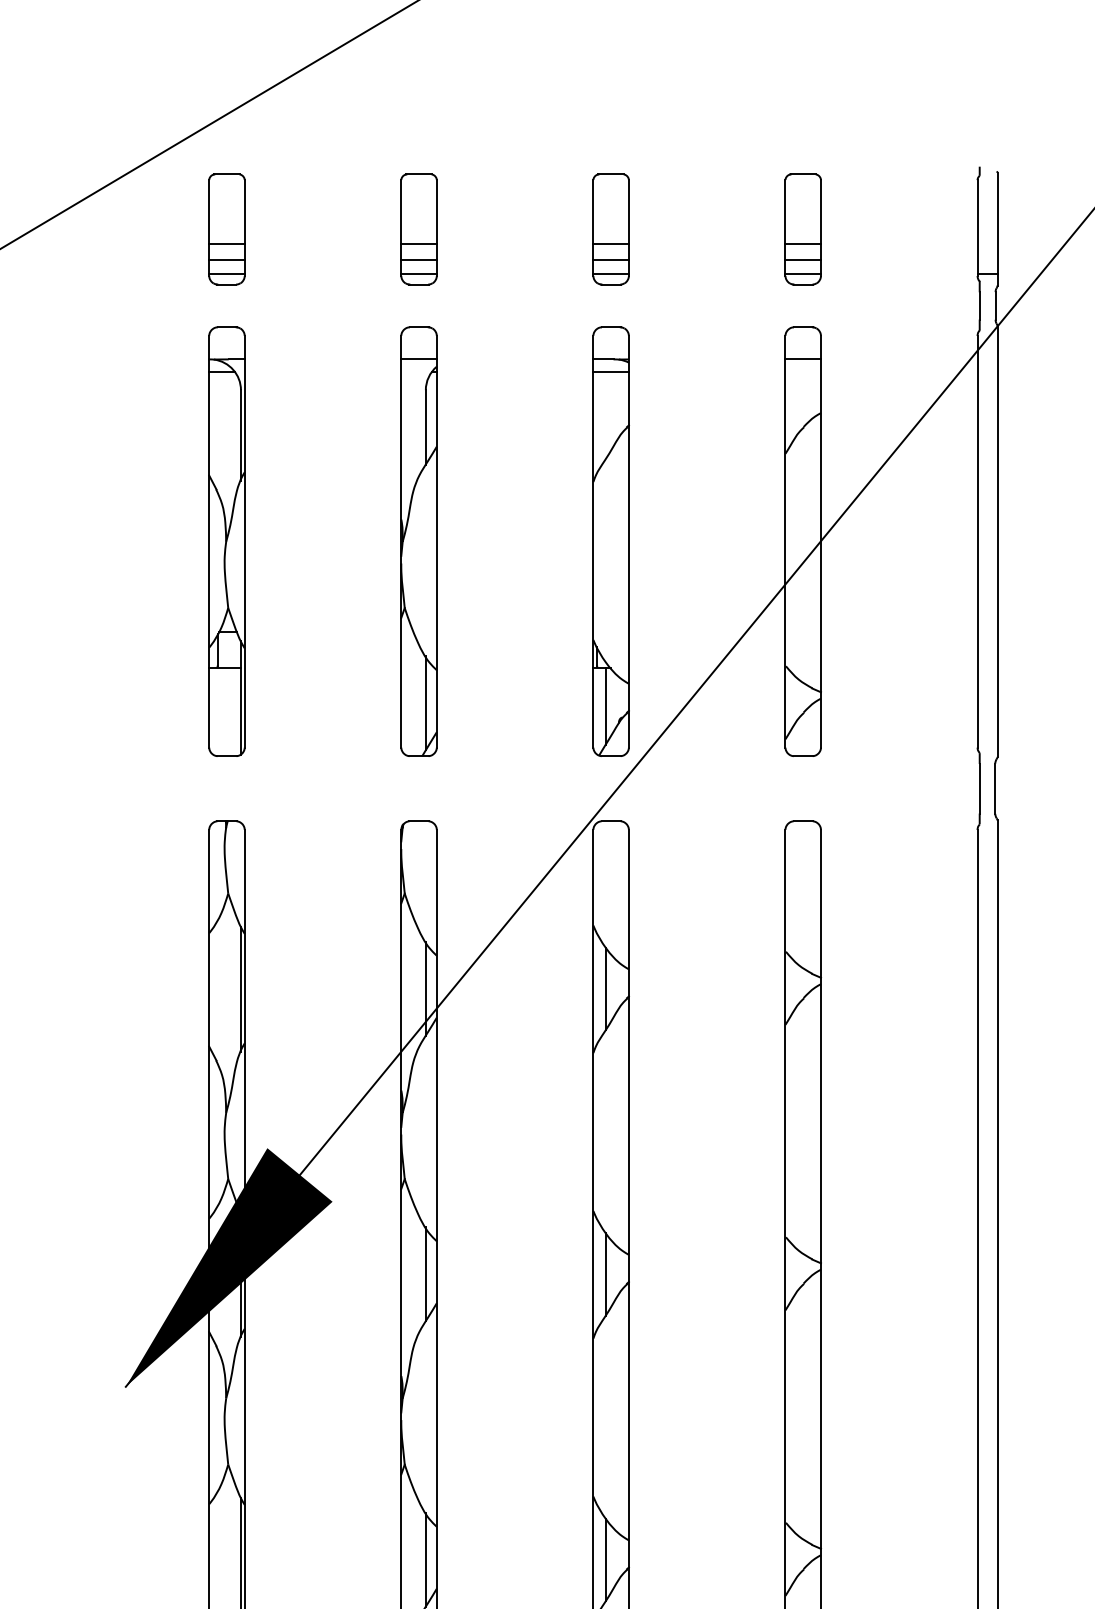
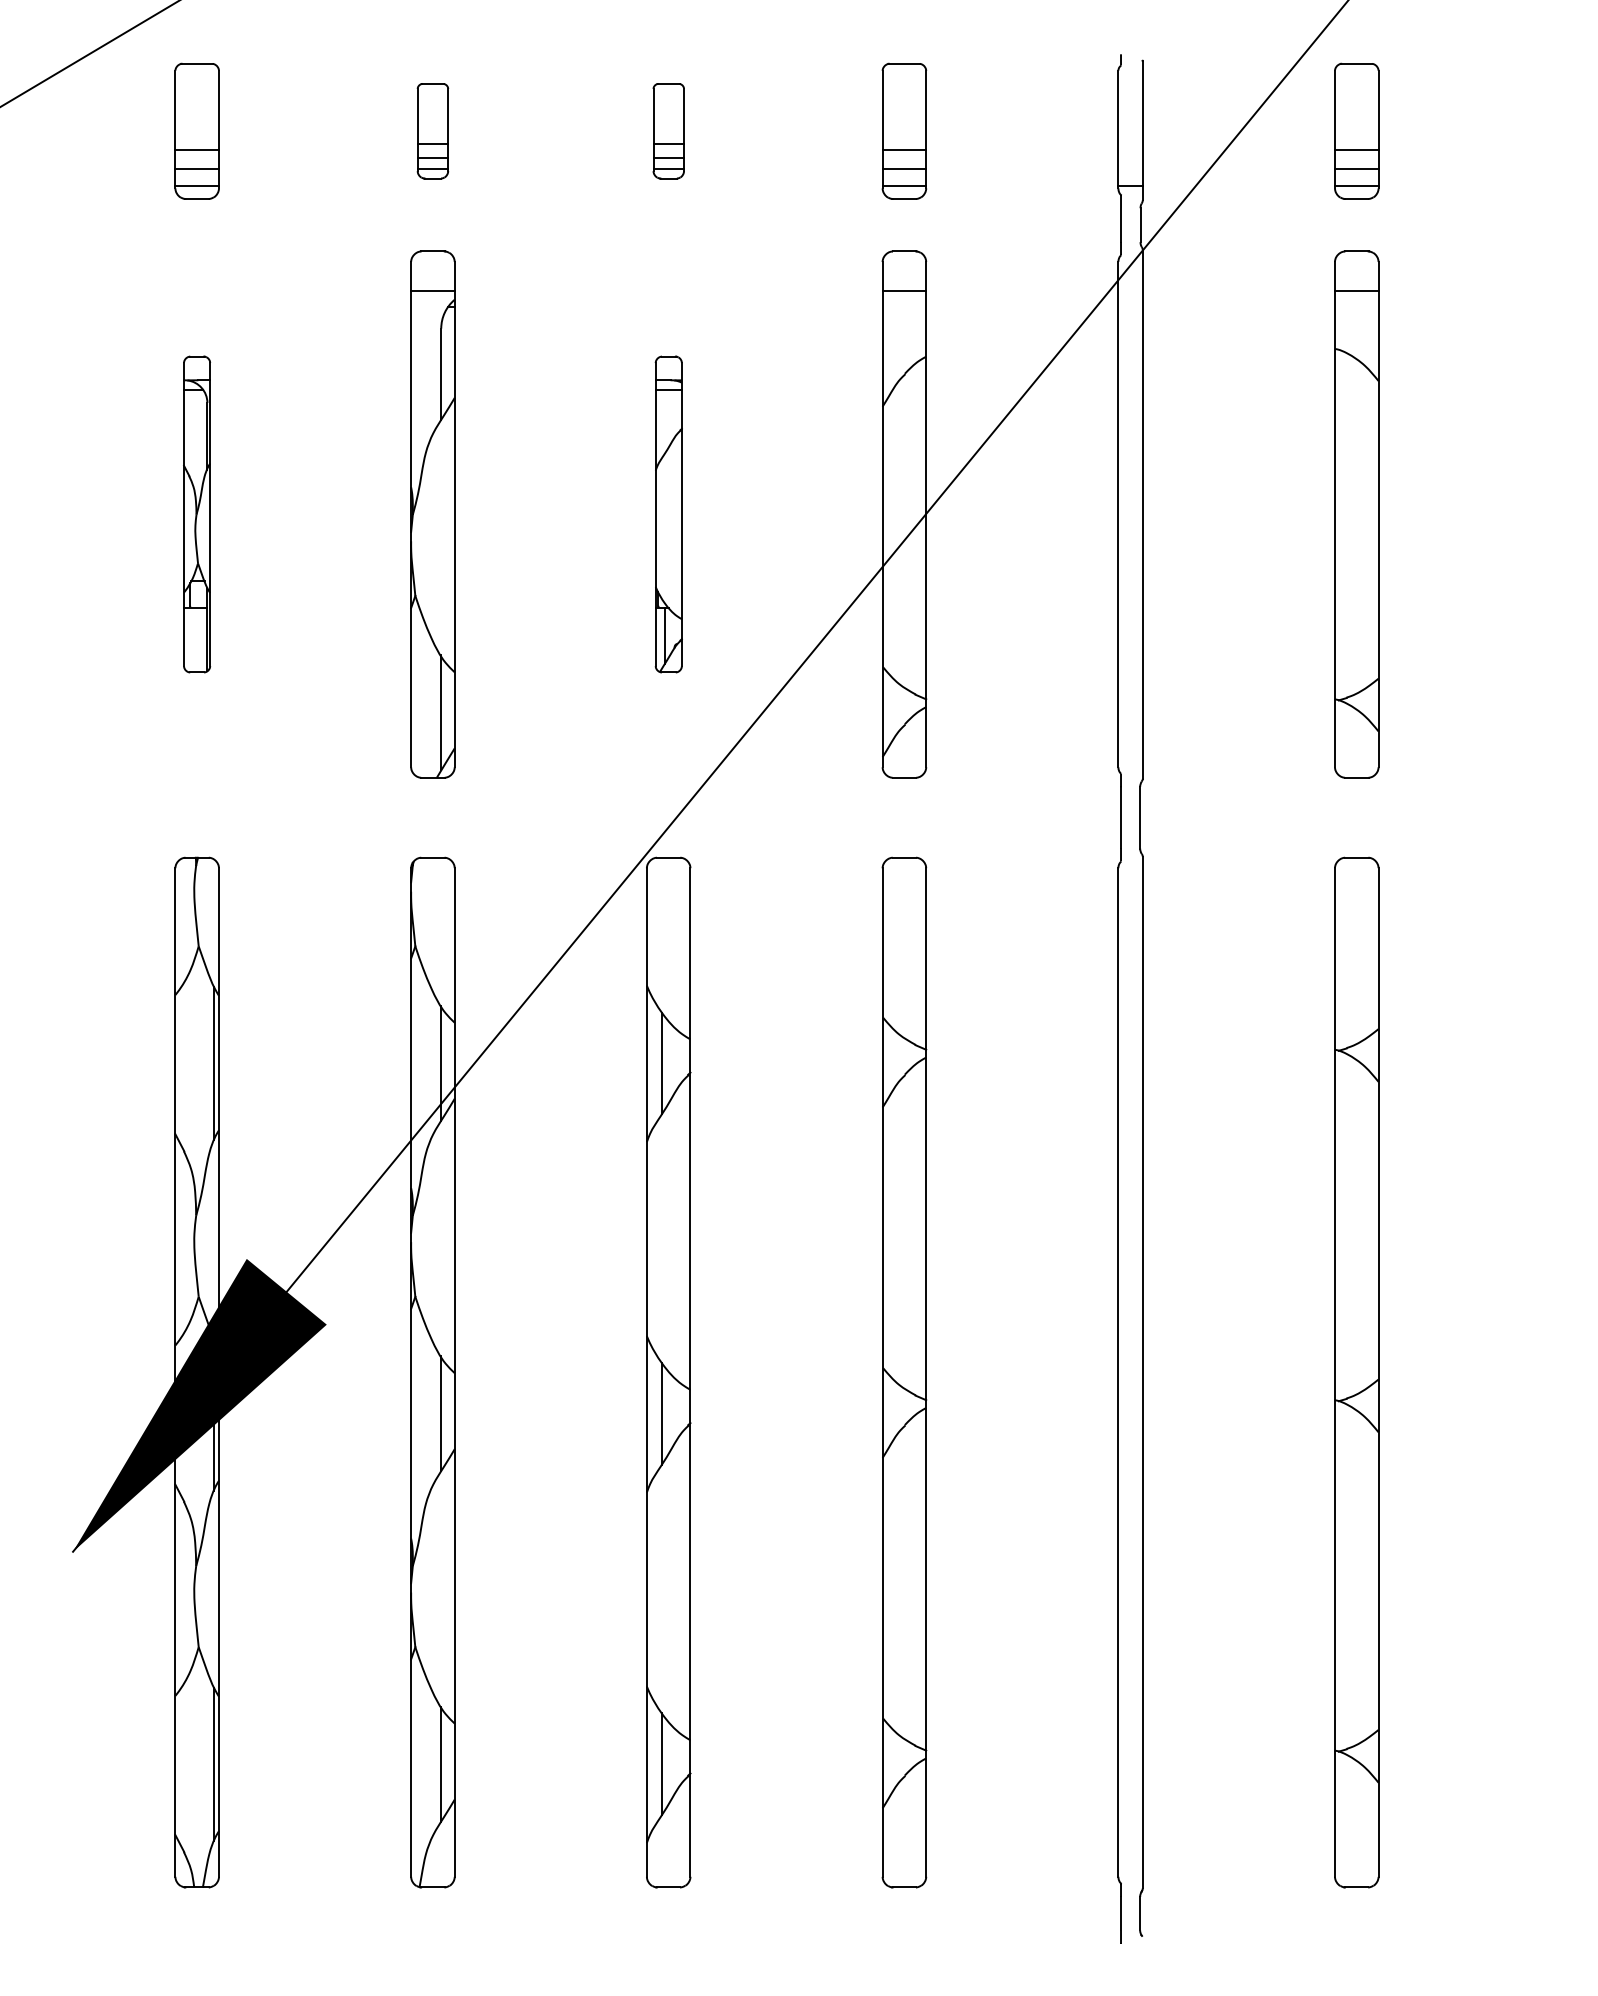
part: (418, 228) -> (432, 130), size x0.7
part: (611, 228) -> (668, 130), size x0.7
part: (226, 541) -> (196, 514), size x0.6
part: (611, 541) -> (668, 514), size x0.6

